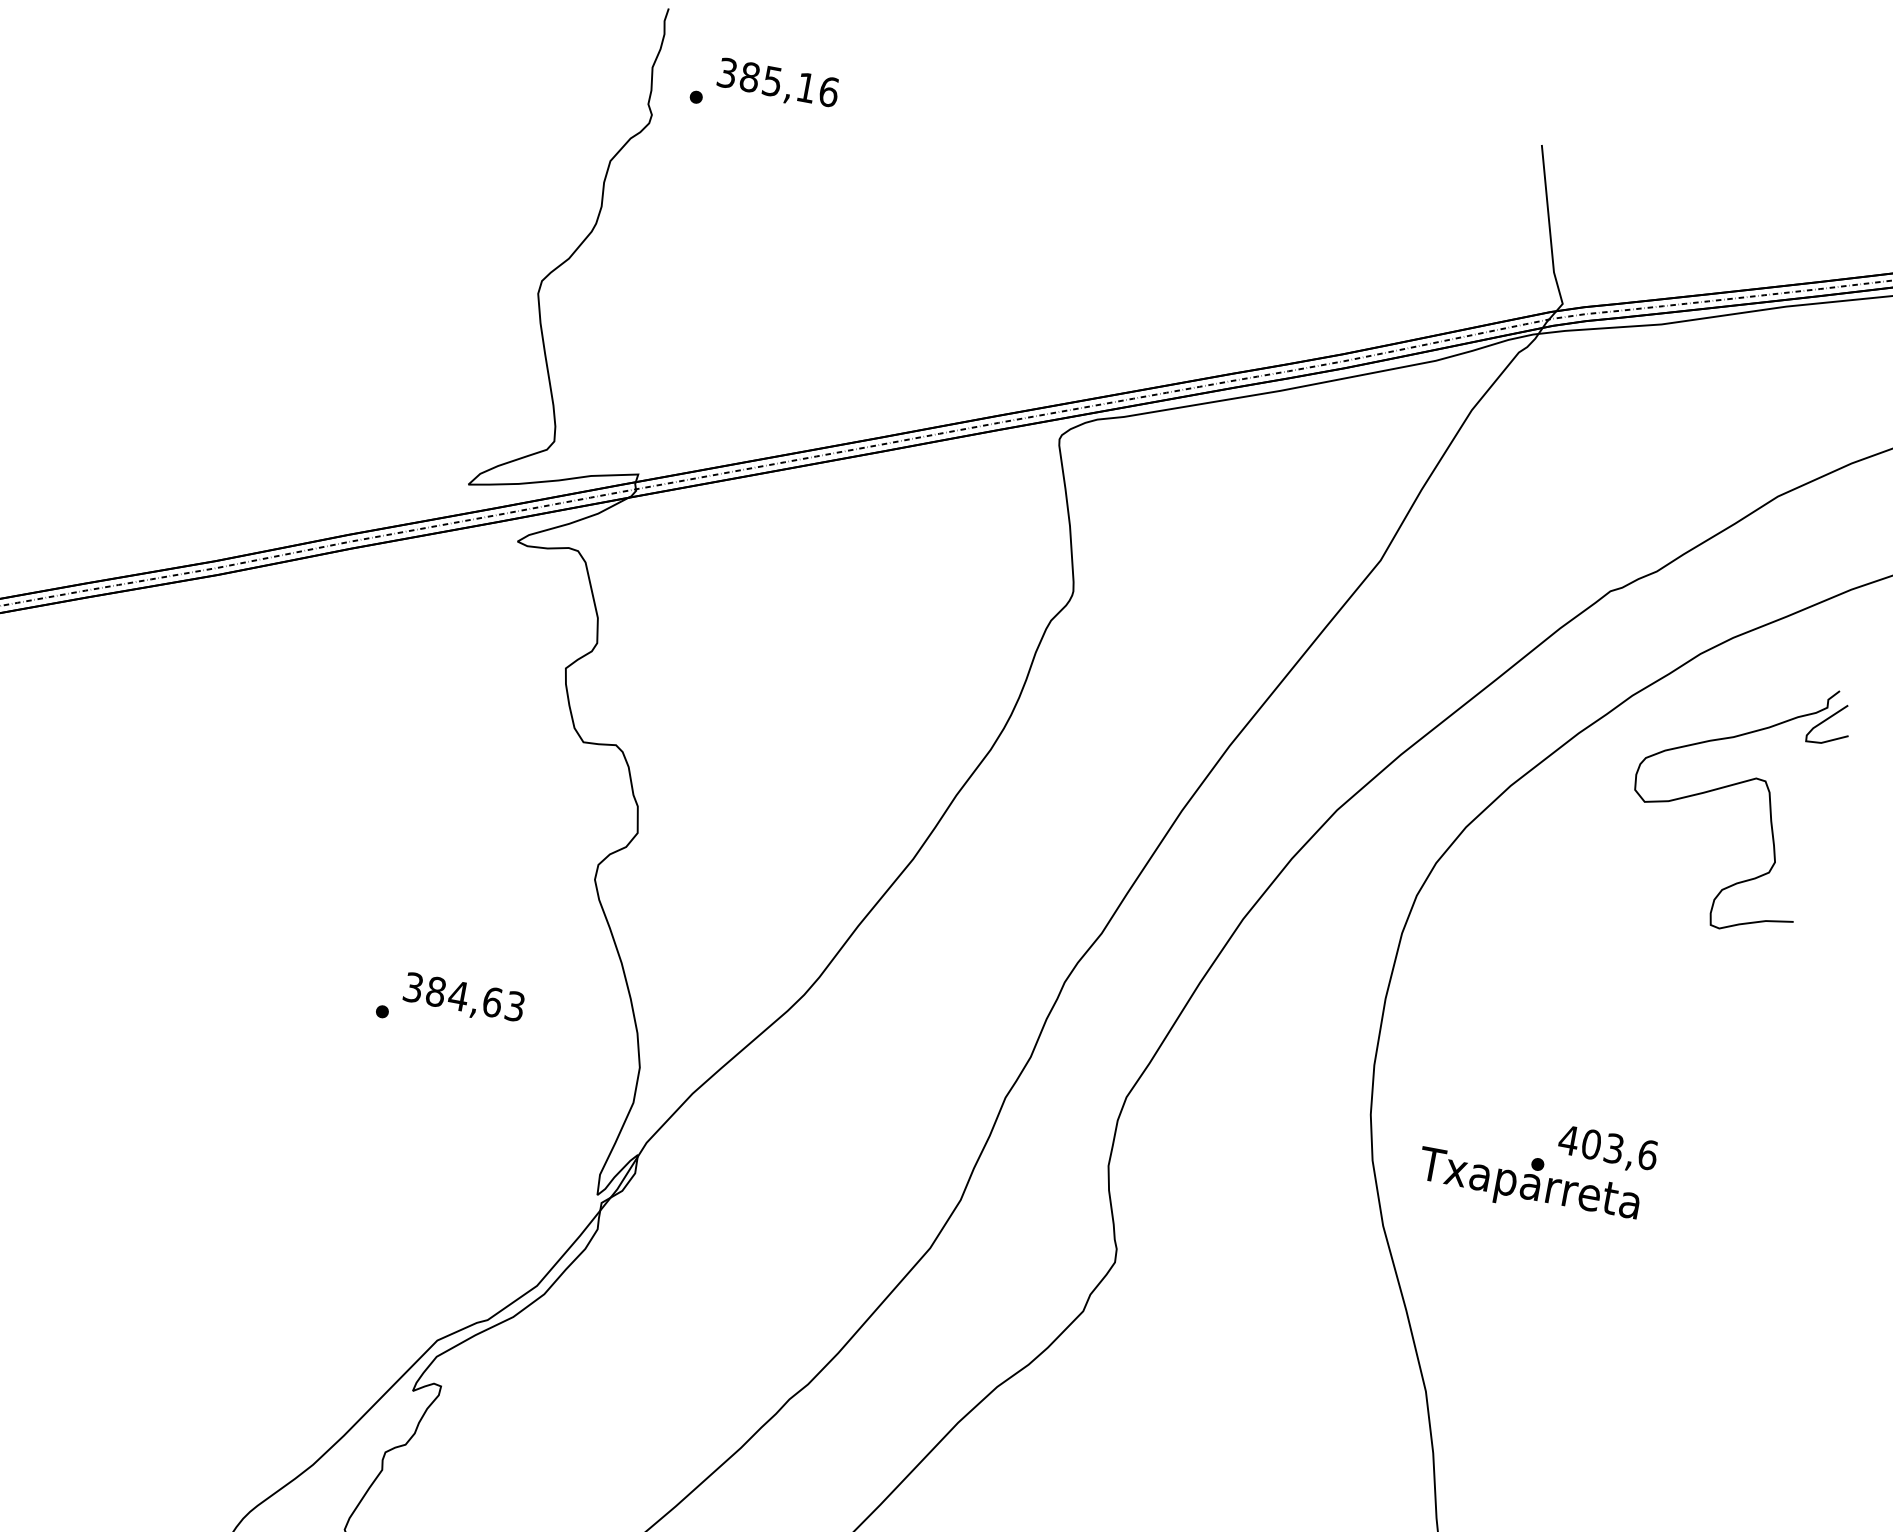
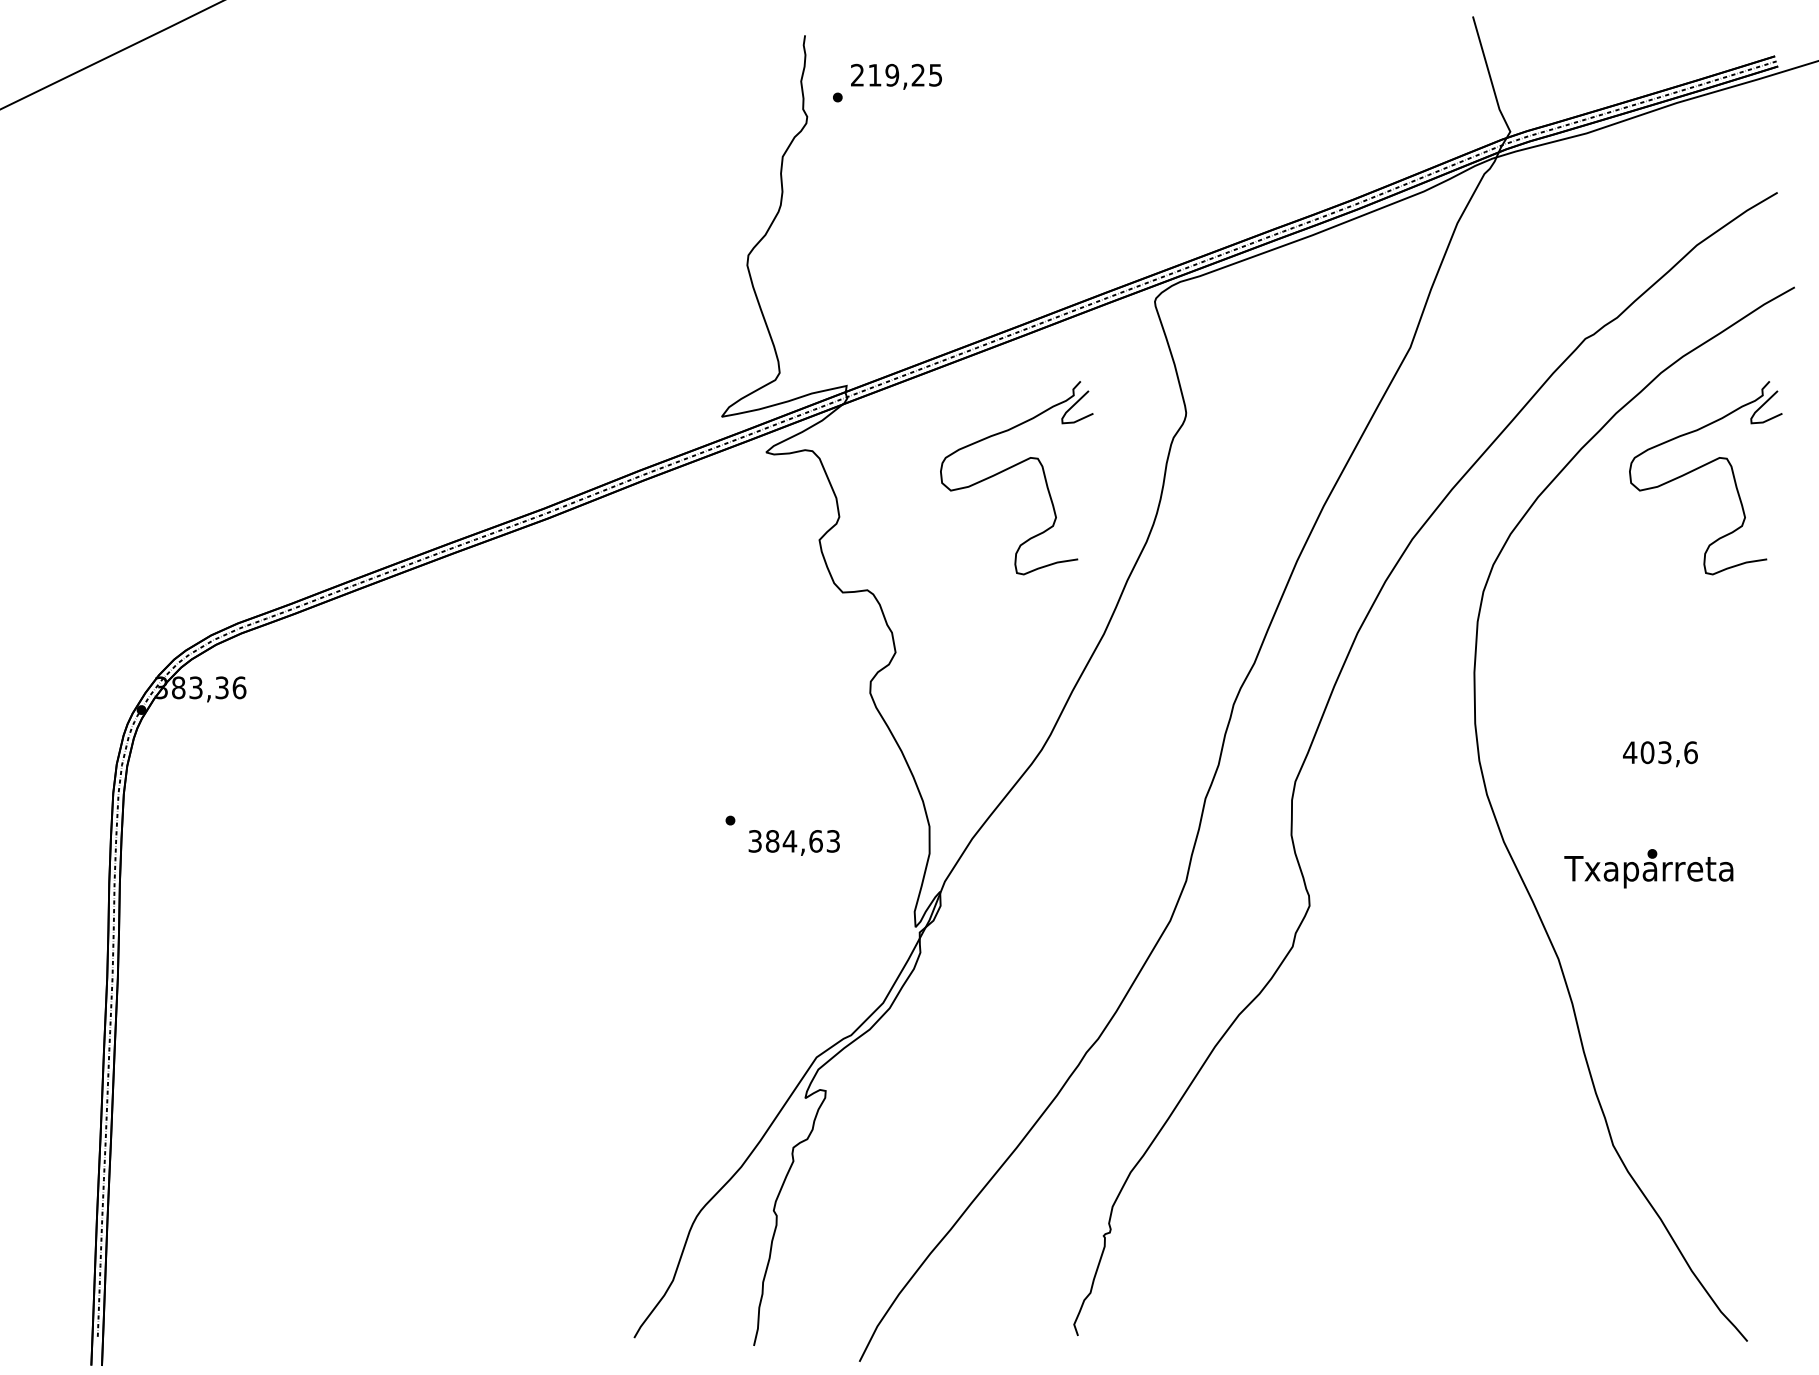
text: (778, 81) -> (896, 74), 385,16 -> 219,25
part: (832, 621) -> (1011, 468), added
text: (462, 998) -> (793, 842), moved
text: (1529, 1182) -> (1648, 868), moved

